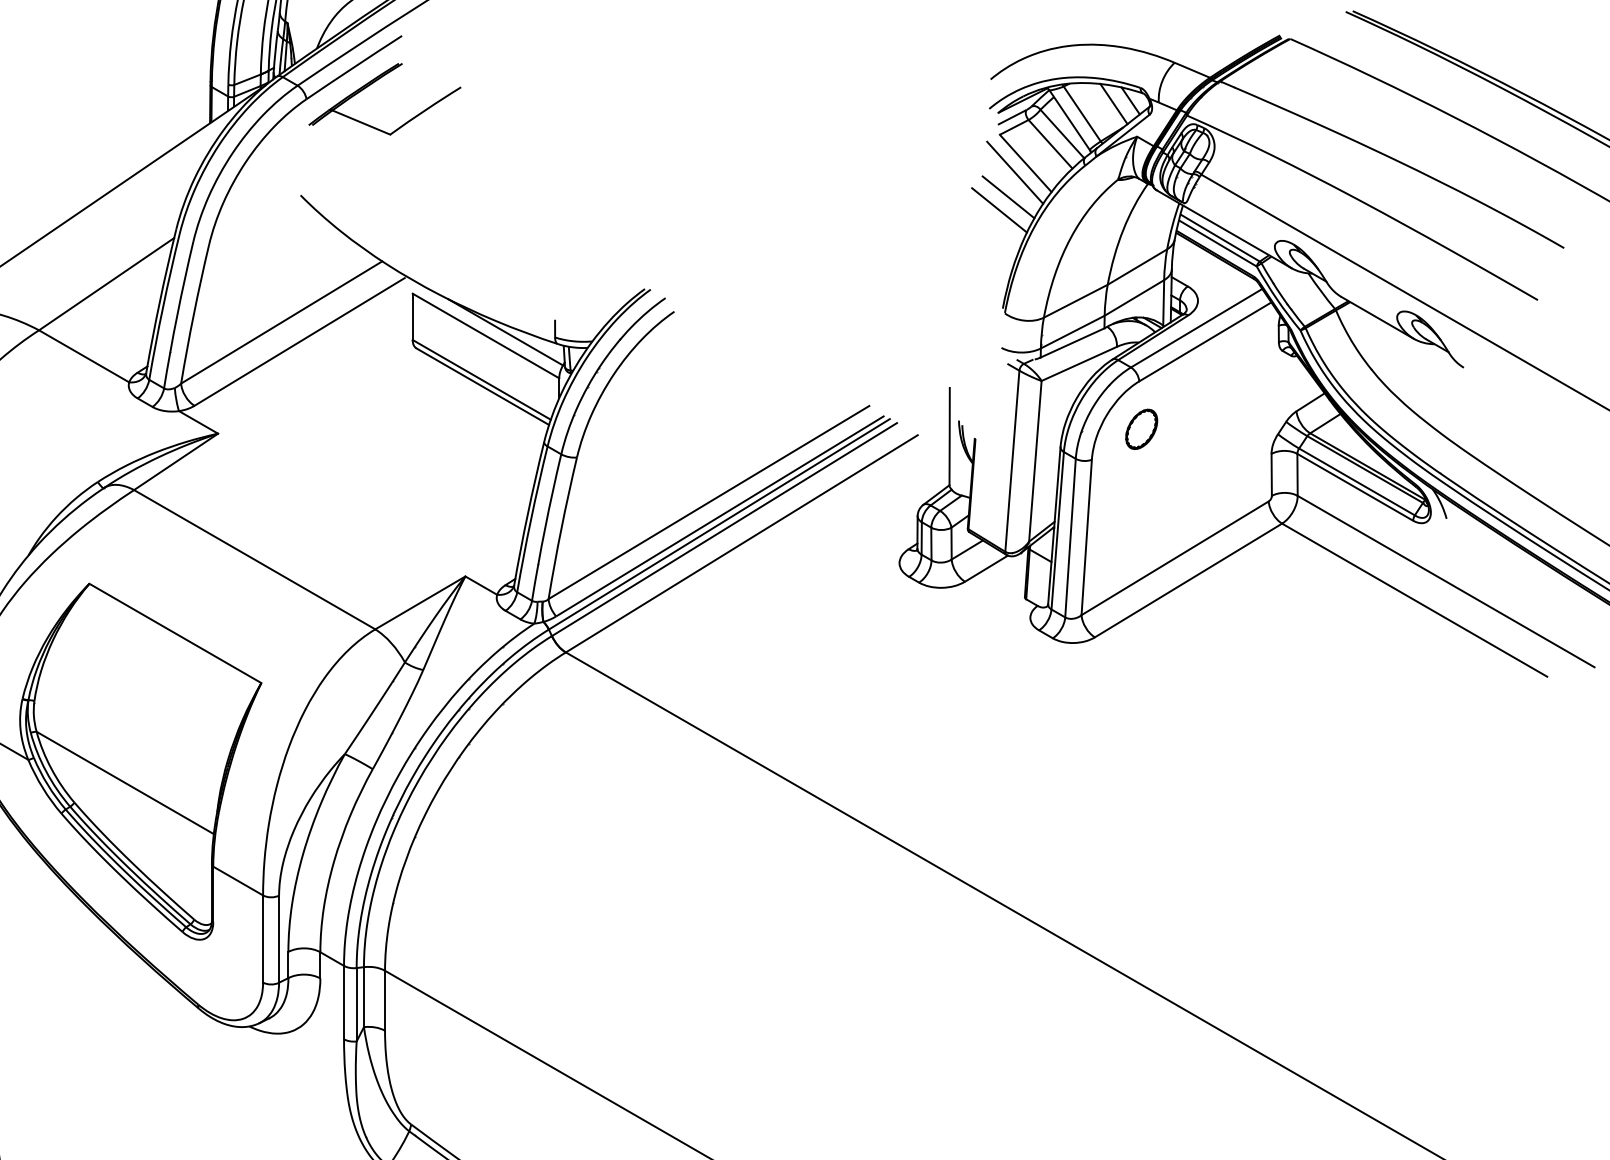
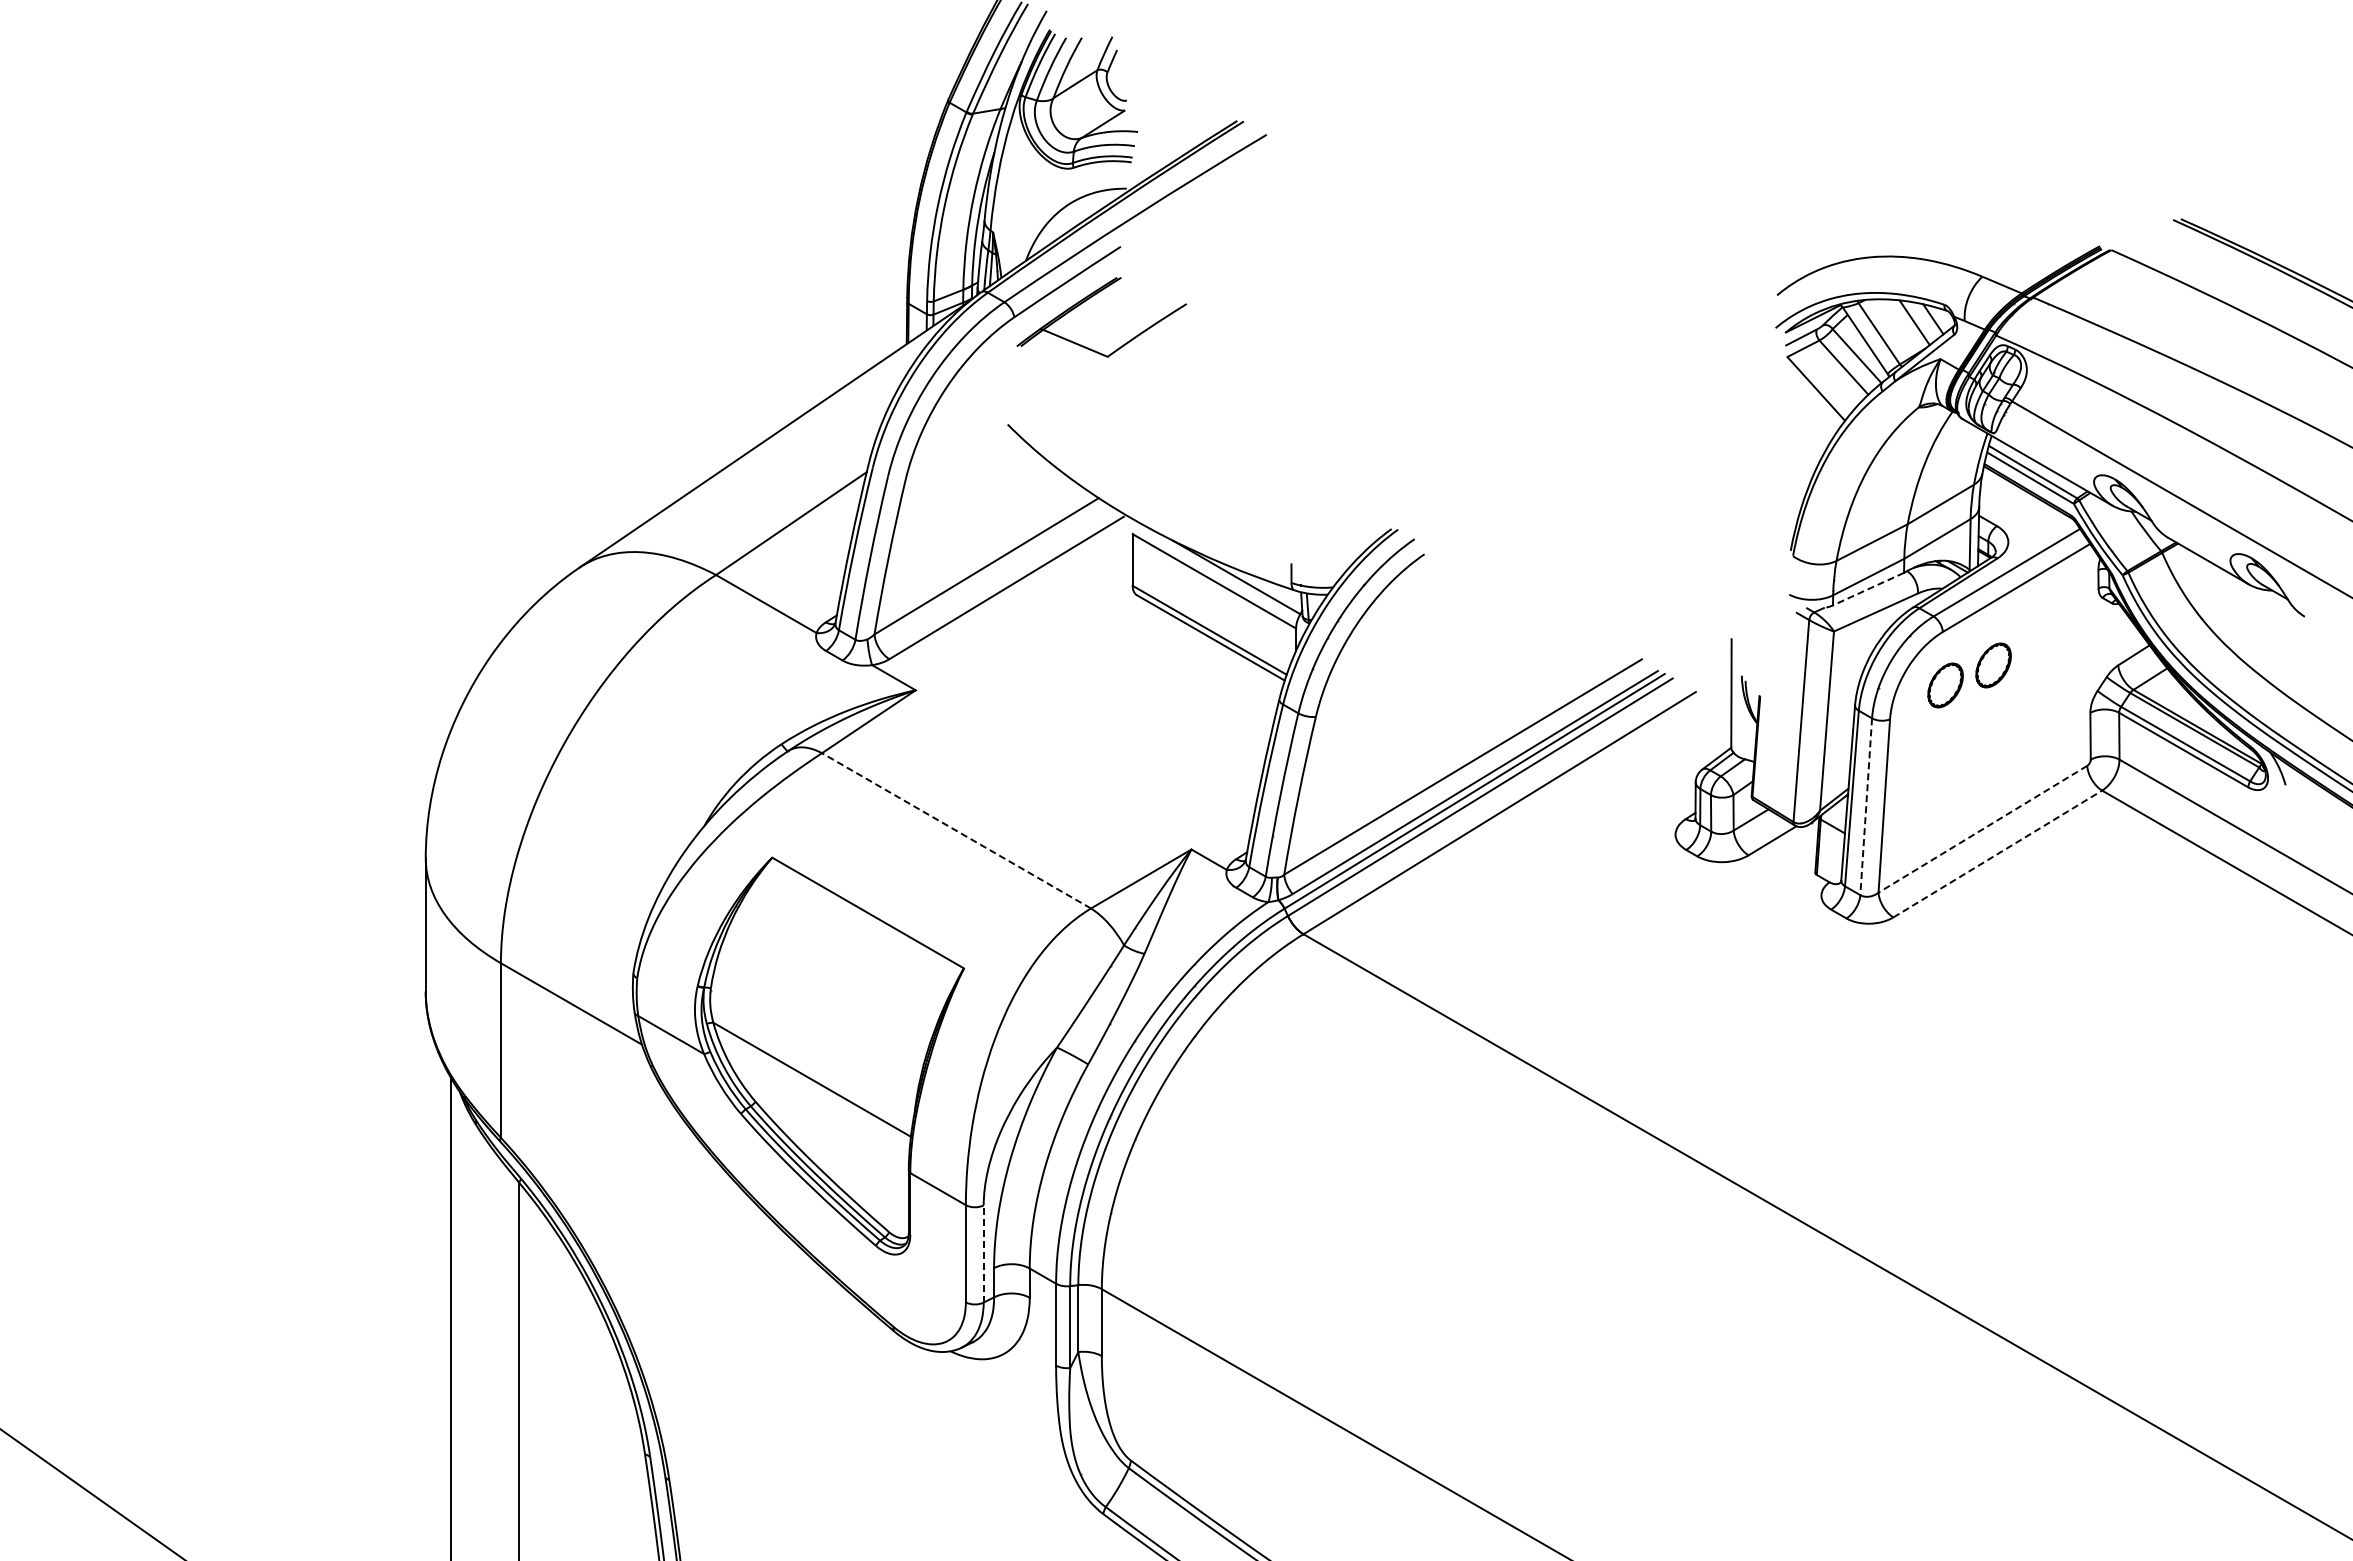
line: (1015, 172) -> (1804, 398), removed
line: (1007, 197) -> (1796, 426), removed
line: (999, 209) -> (1786, 440), removed
line: (1072, 343) -> (1868, 589), solid -> dashed
part: (1184, 411) -> (1993, 665), added
line: (1070, 537) -> (1866, 806), solid -> dashed
line: (1174, 558) -> (1982, 829), solid -> dashed
line: (254, 559) -> (956, 830), solid -> dashed
line: (1189, 580) -> (1998, 853), solid -> dashed
line: (278, 938) -> (983, 1253), solid -> dashed

